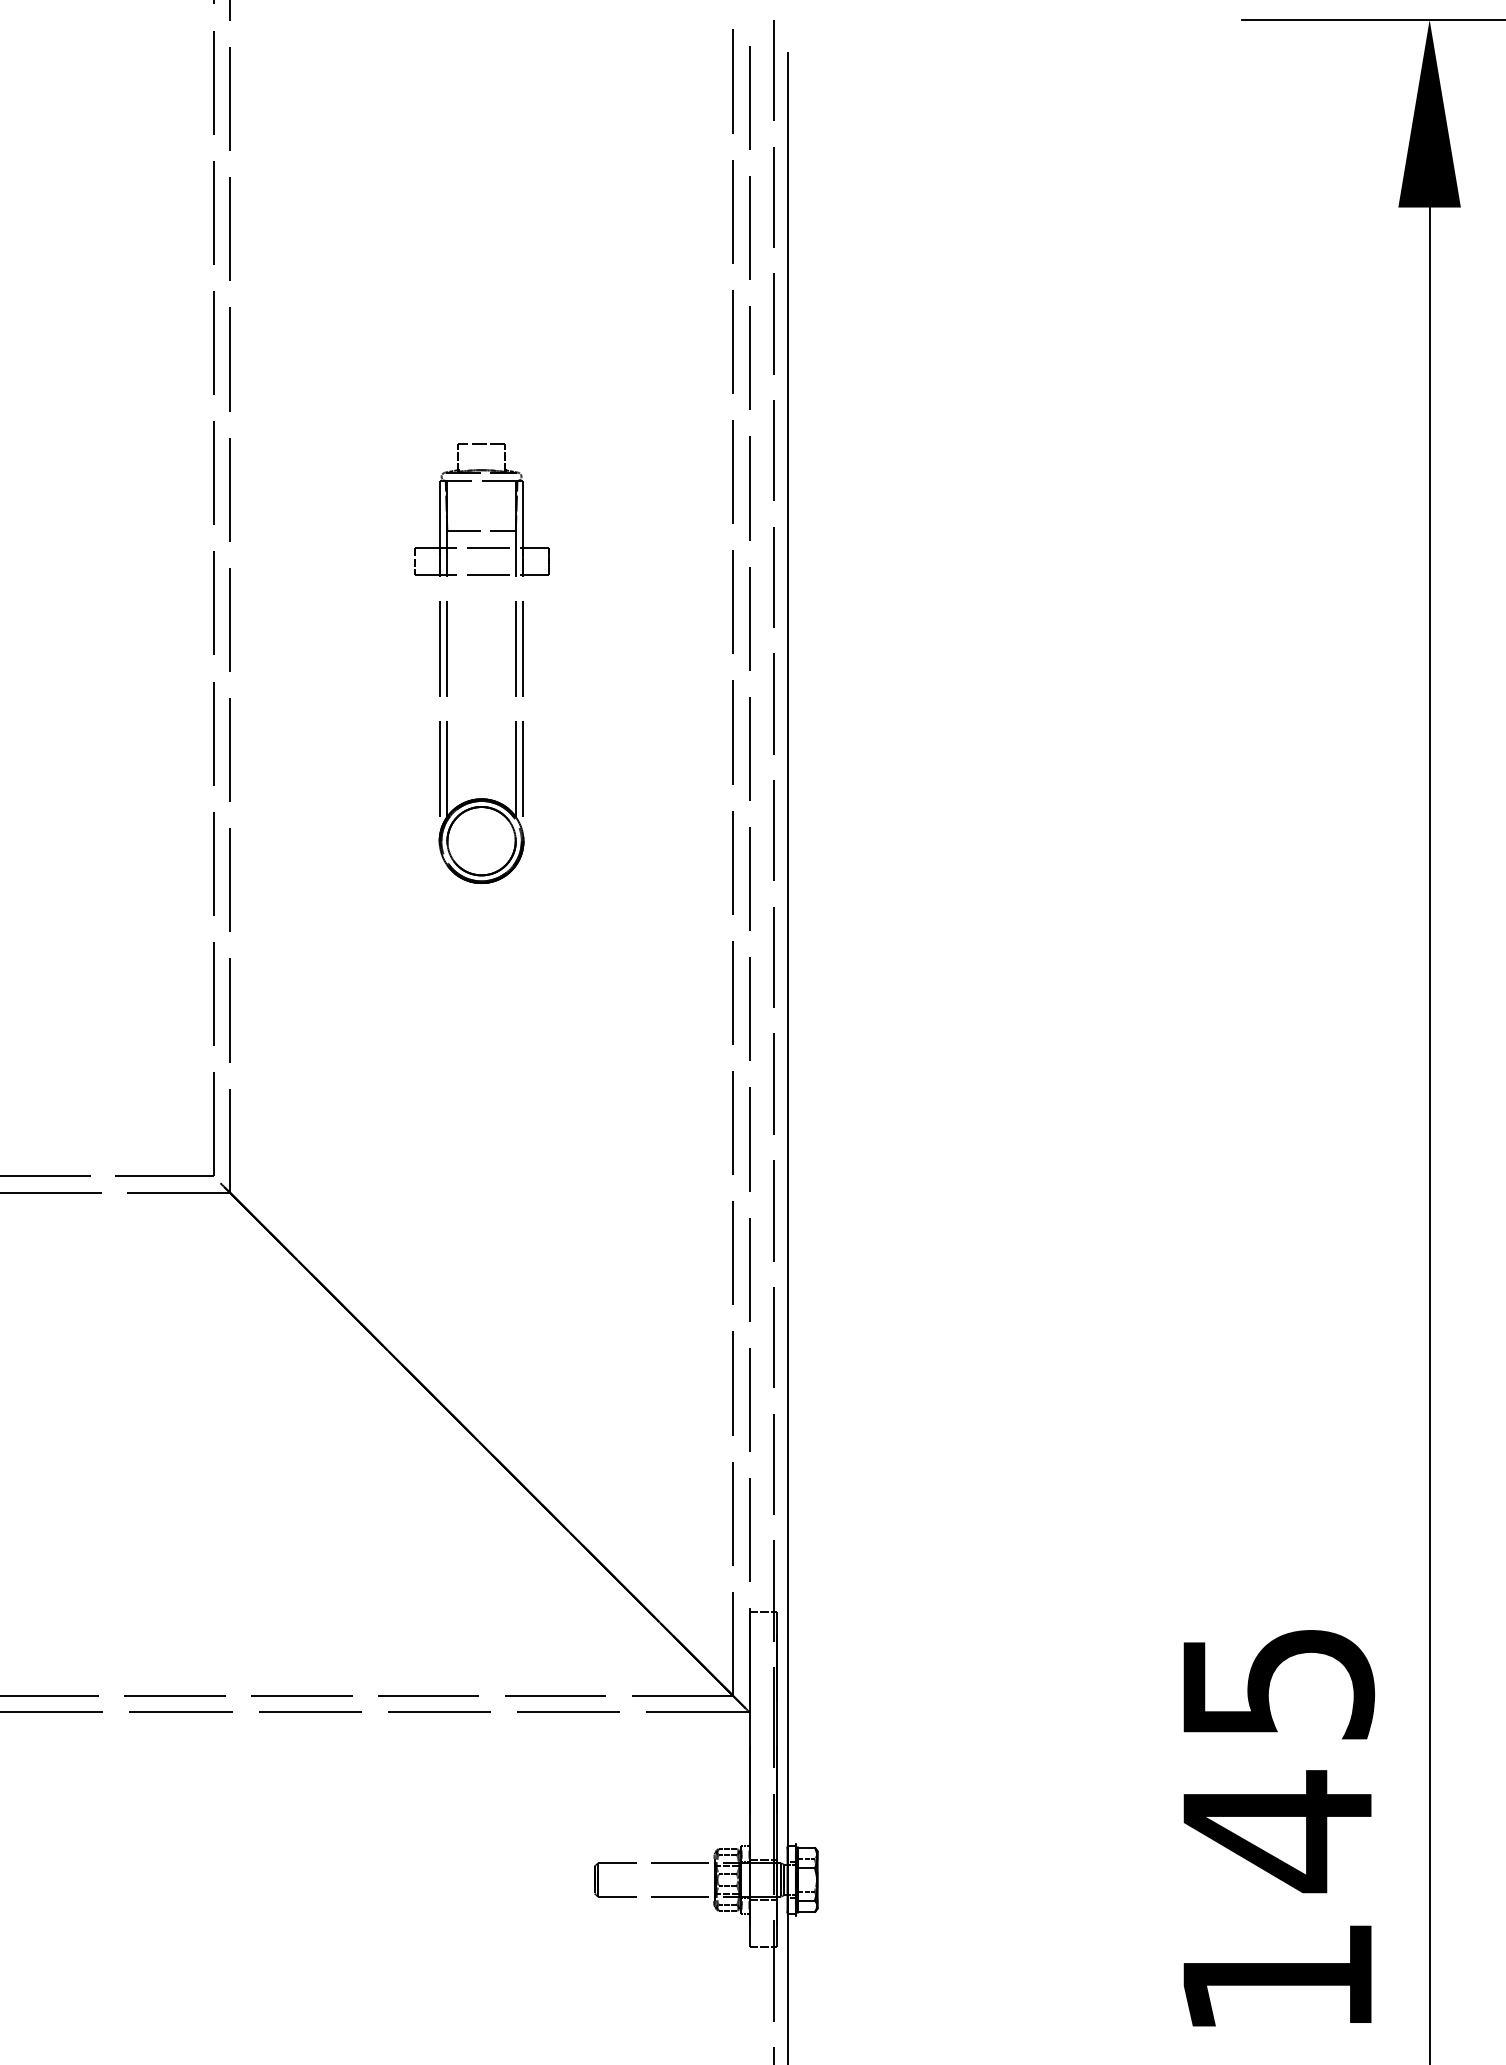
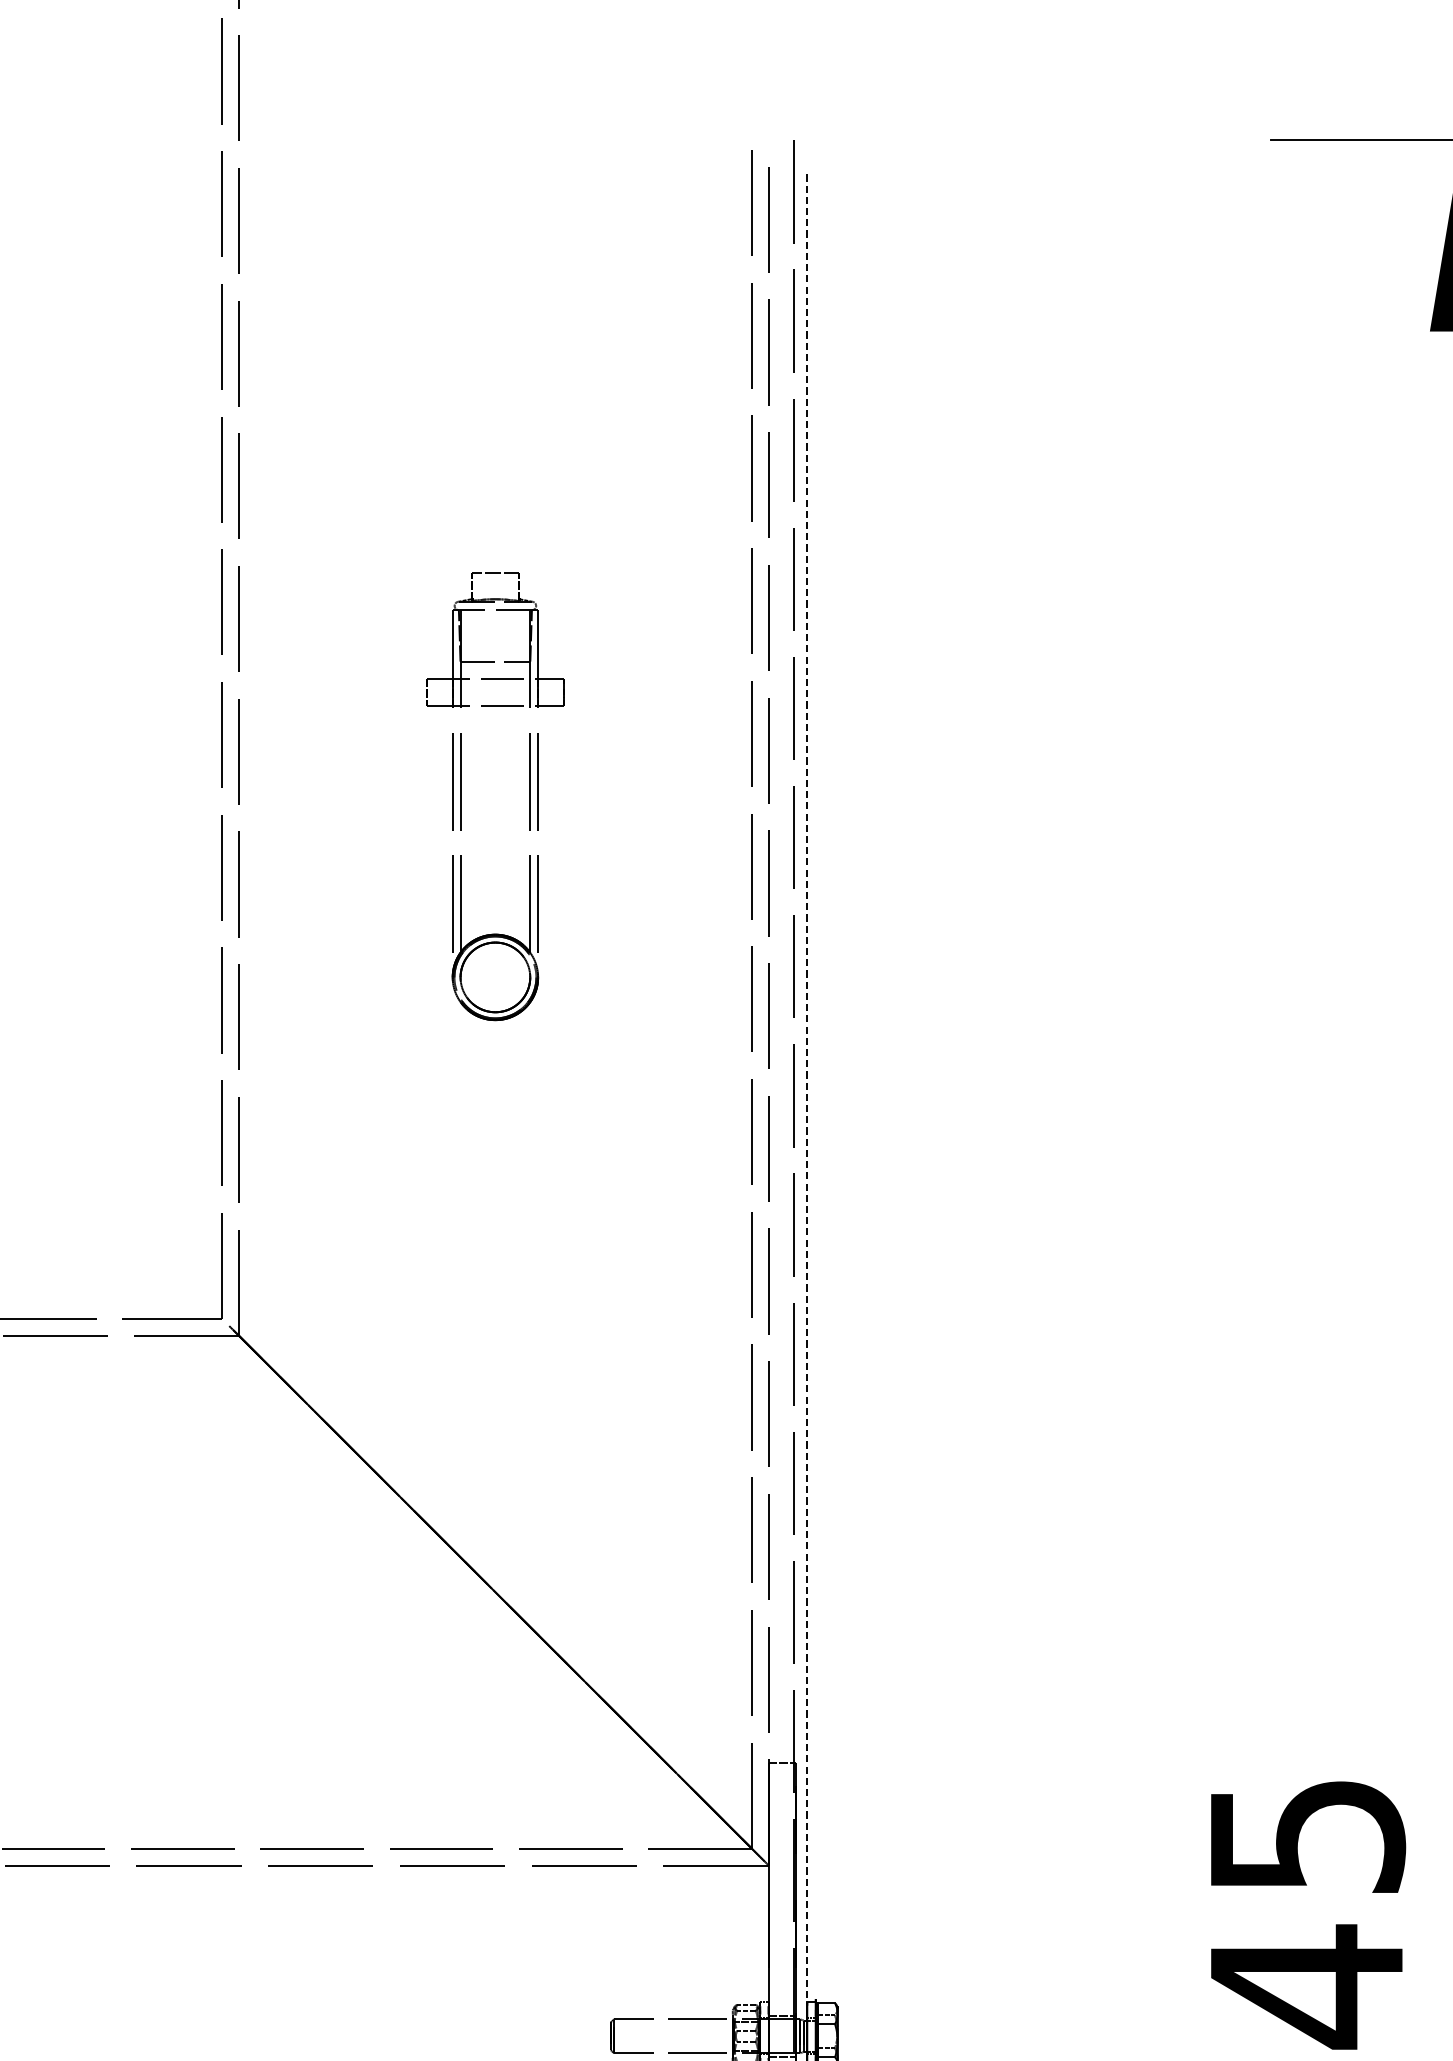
line: (787, 949) -> (807, 1087), solid -> dashed

